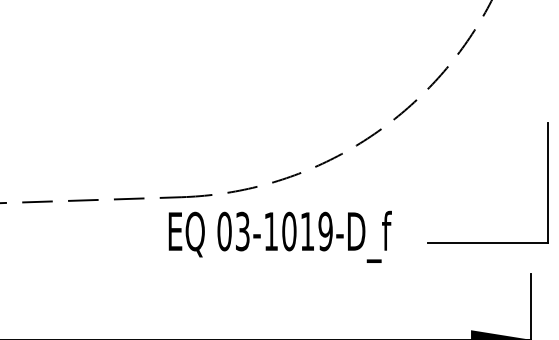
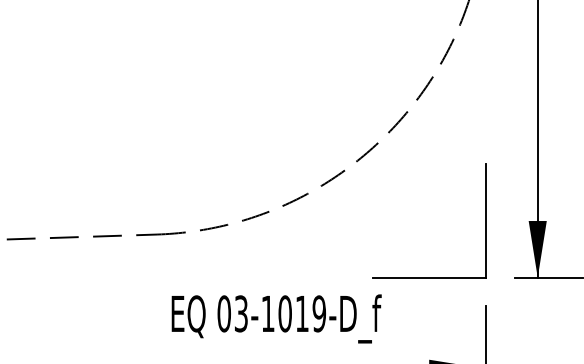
part: (547, 182) -> (485, 220), moved
text: (280, 236) -> (276, 318), moved

